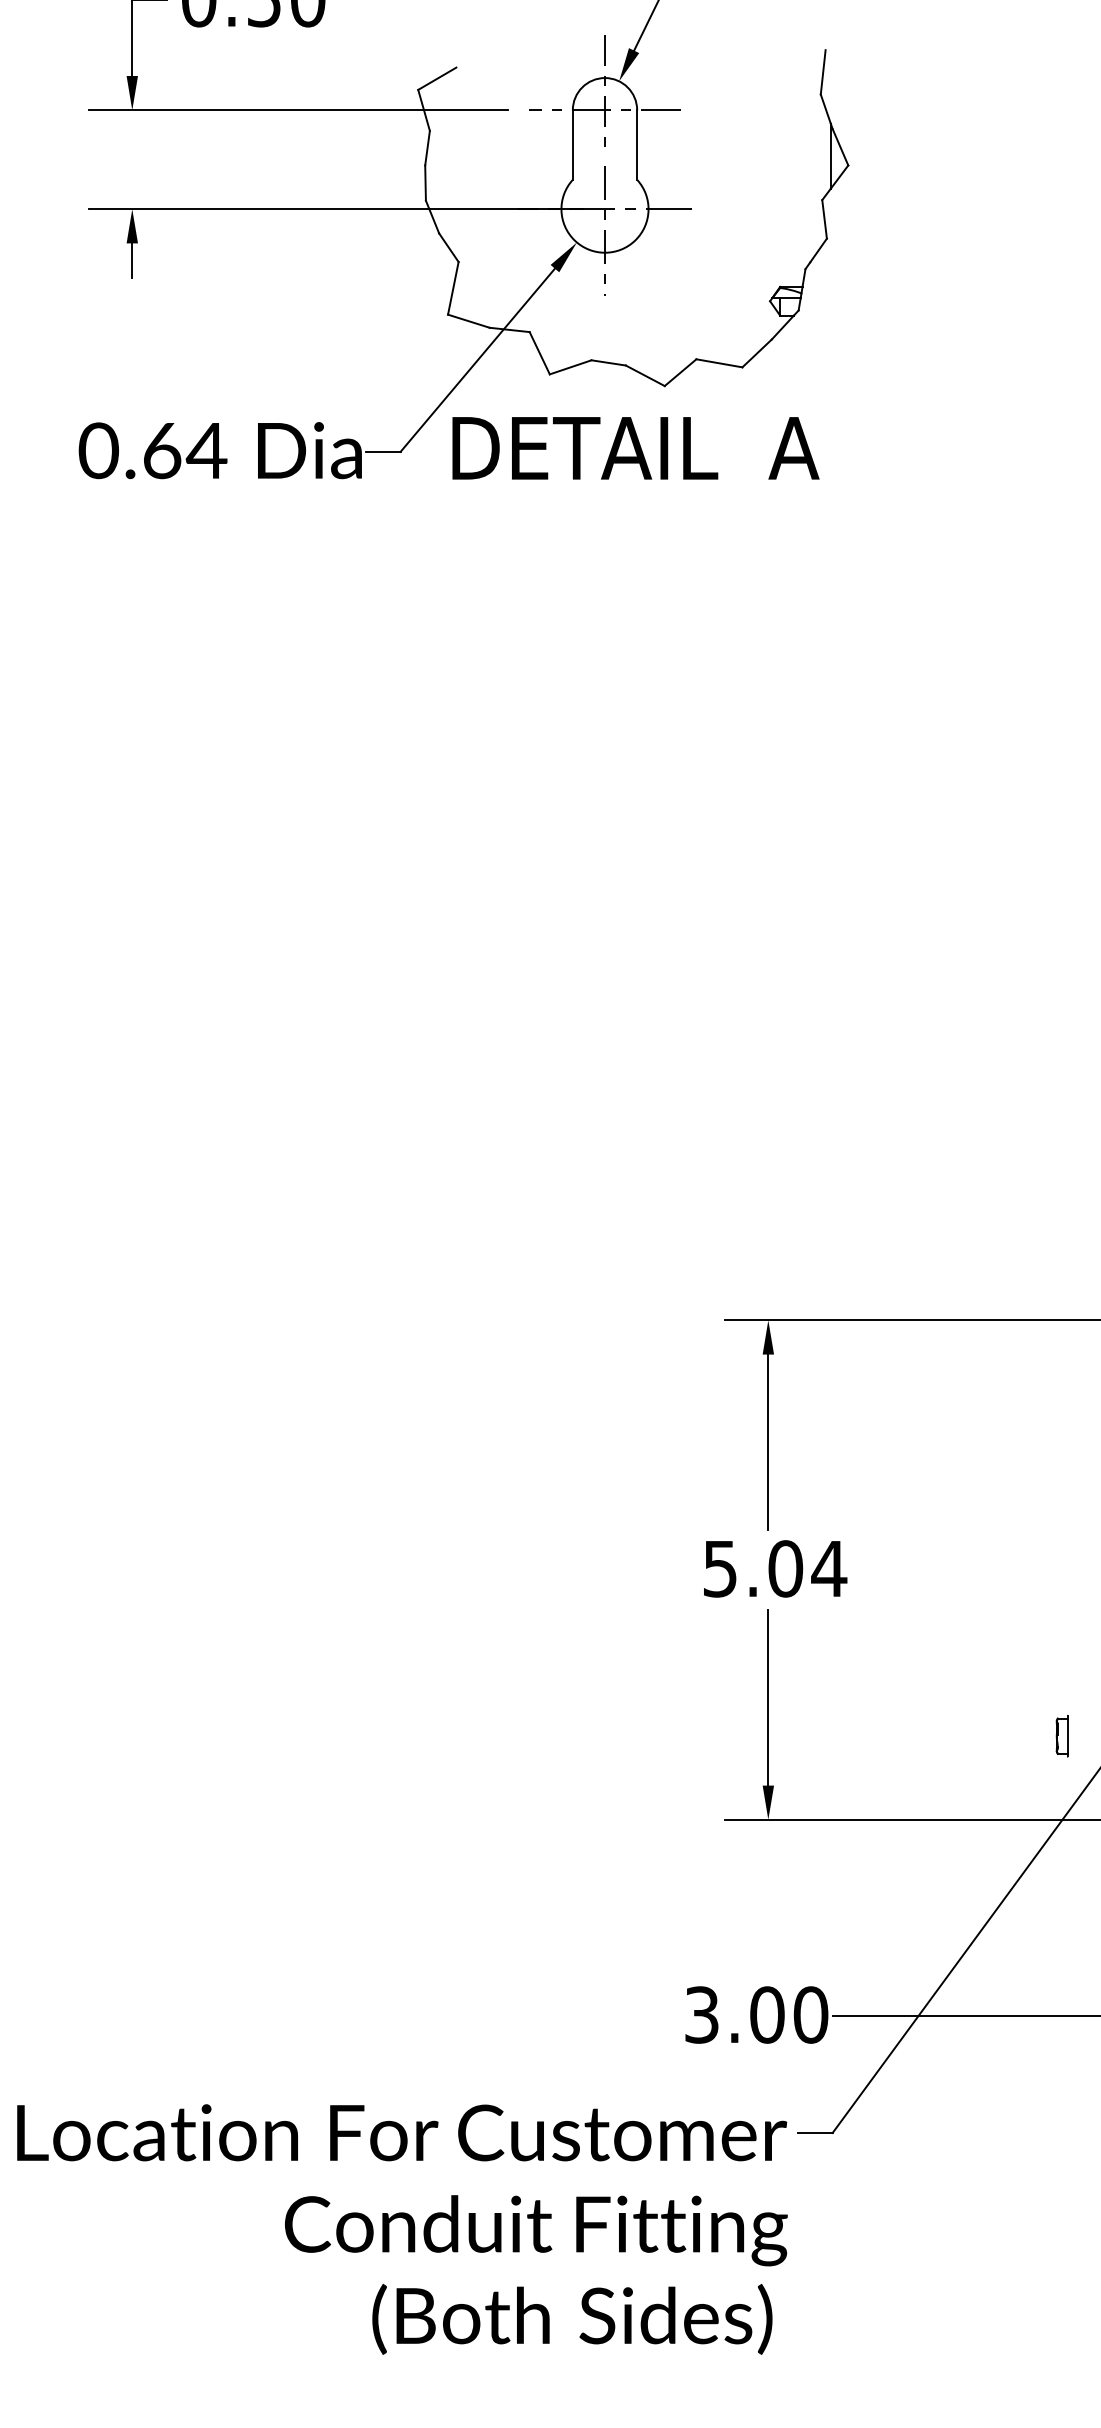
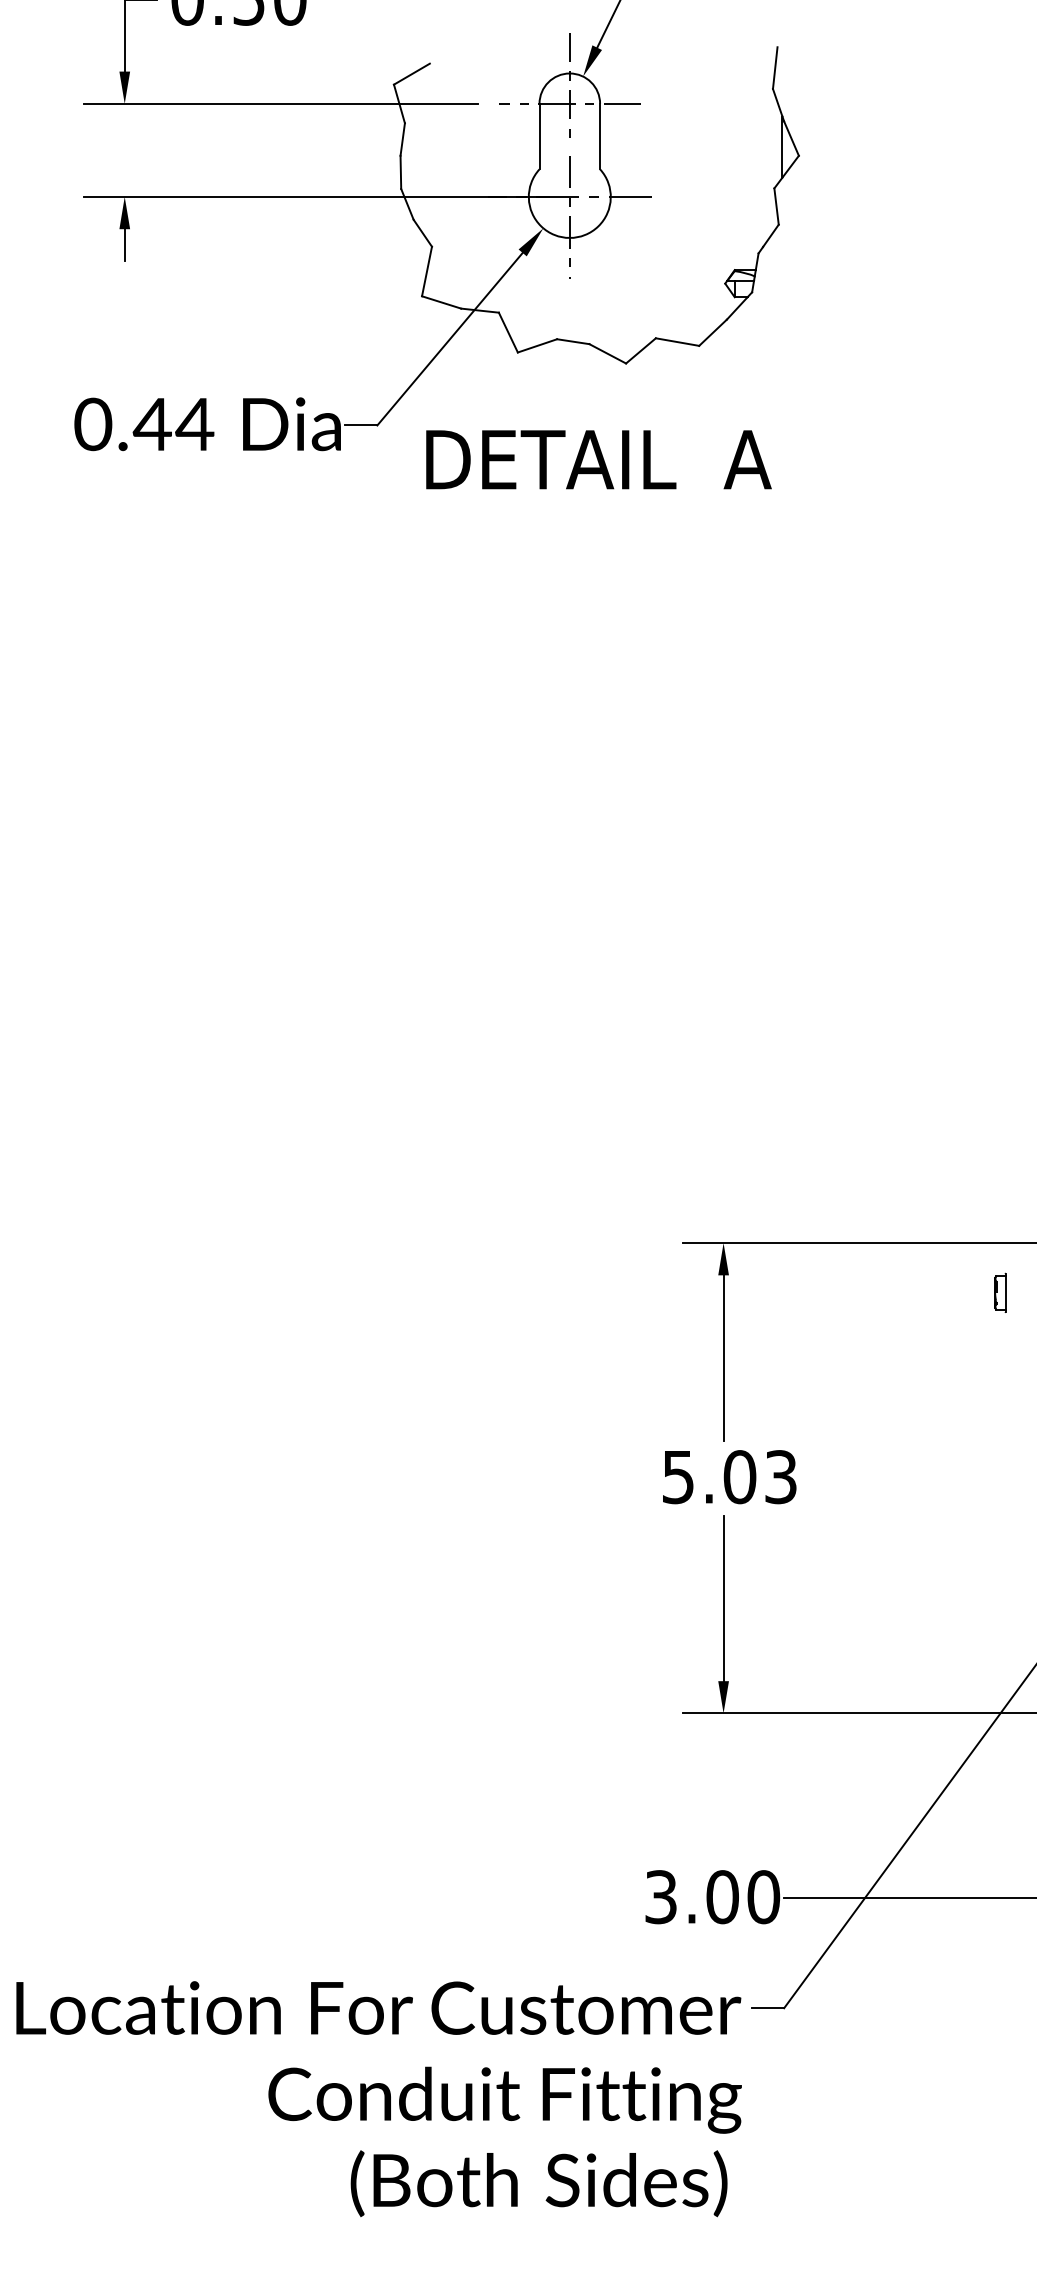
text: (635, 448) -> (598, 459), moved
text: (161, 451) -> (152, 425), 0.64 -> 0.44
text: (829, 1568) -> (781, 1476), 5.04 -> 5.03
part: (1061, 1736) -> (999, 1293), moved

